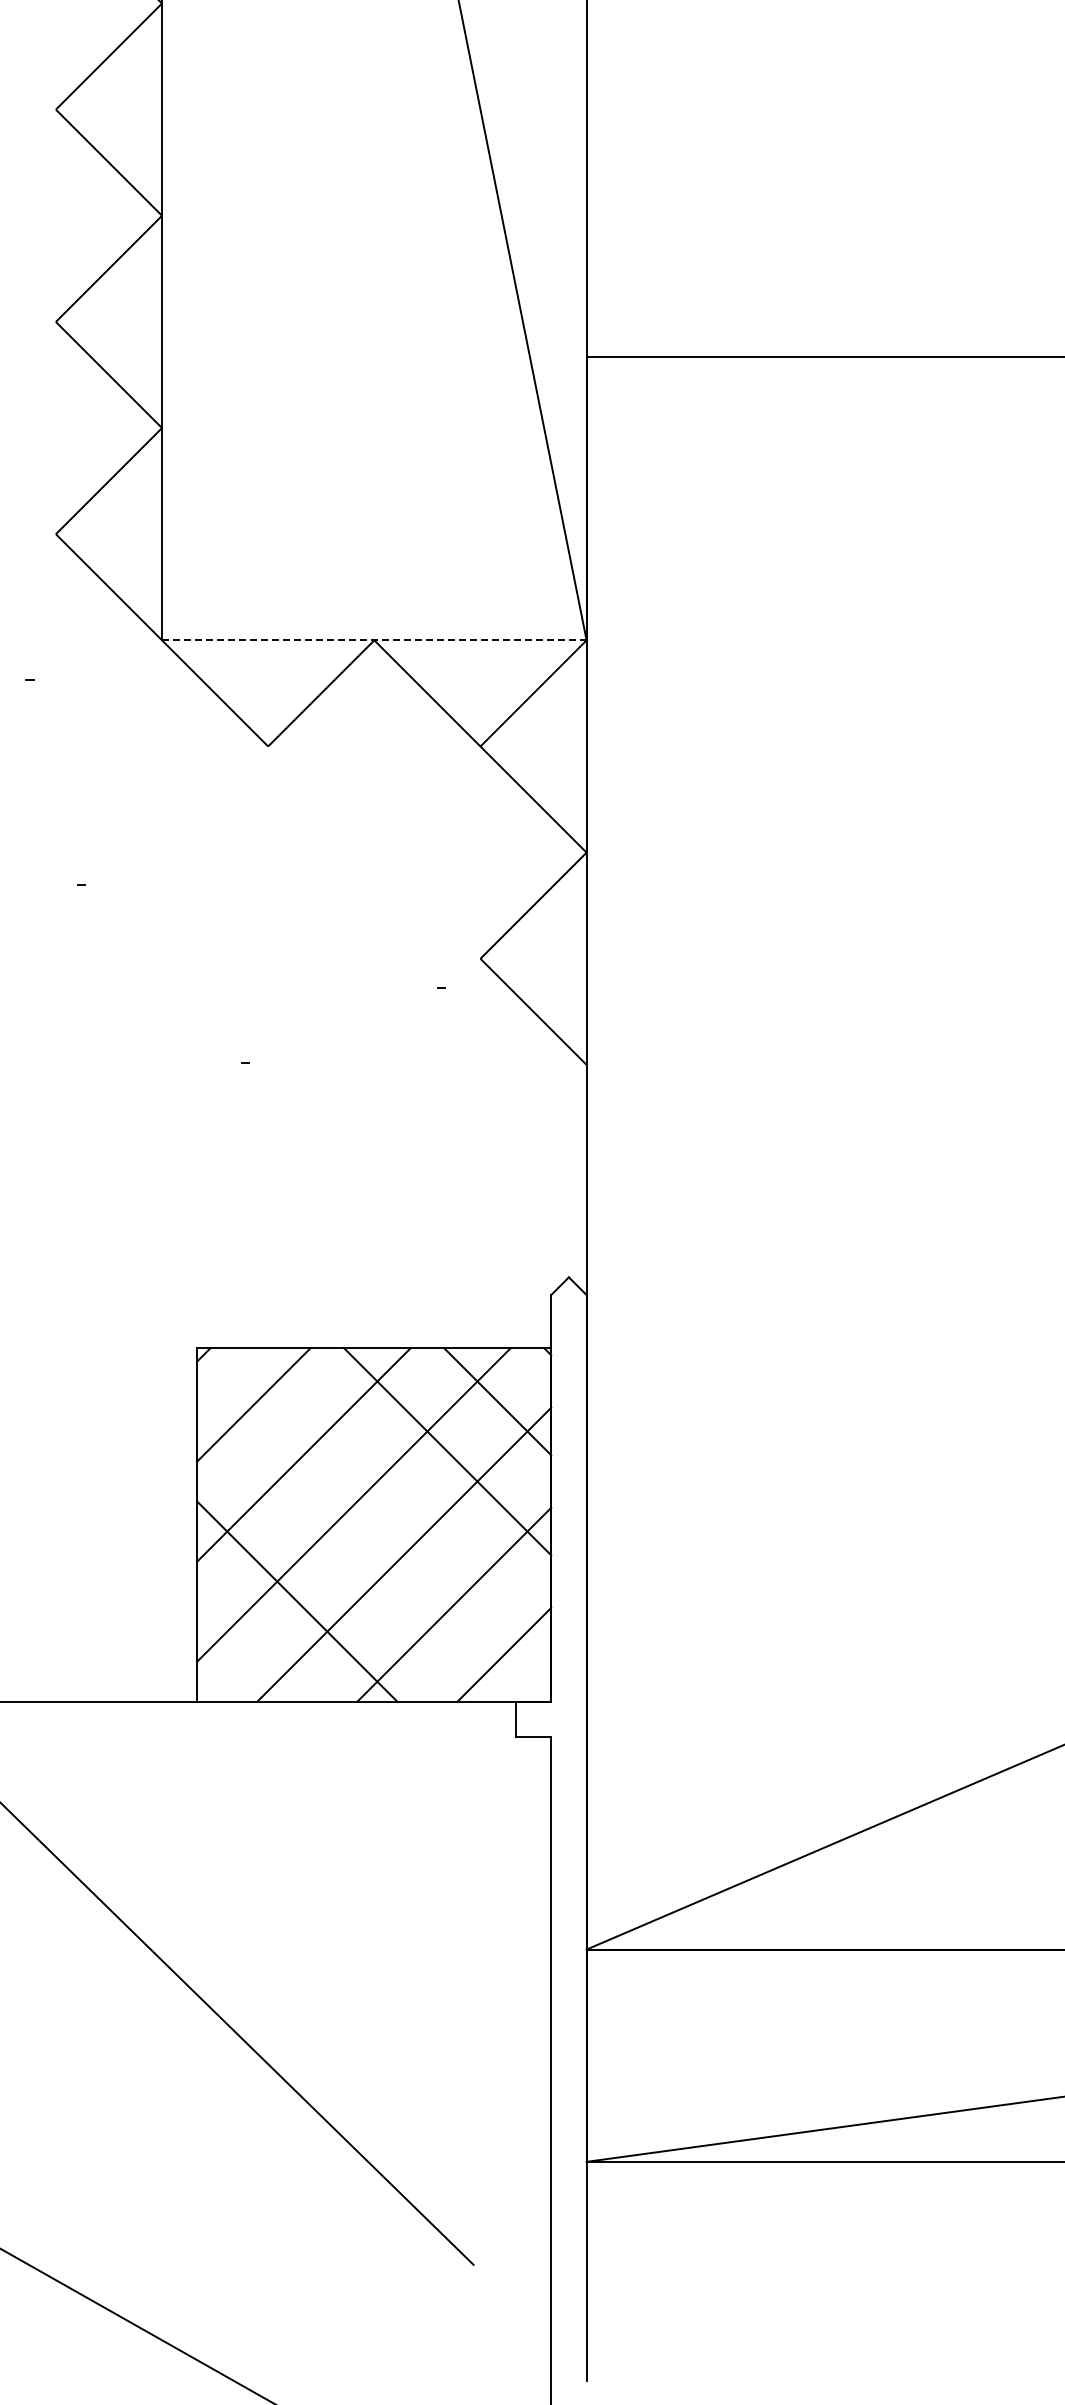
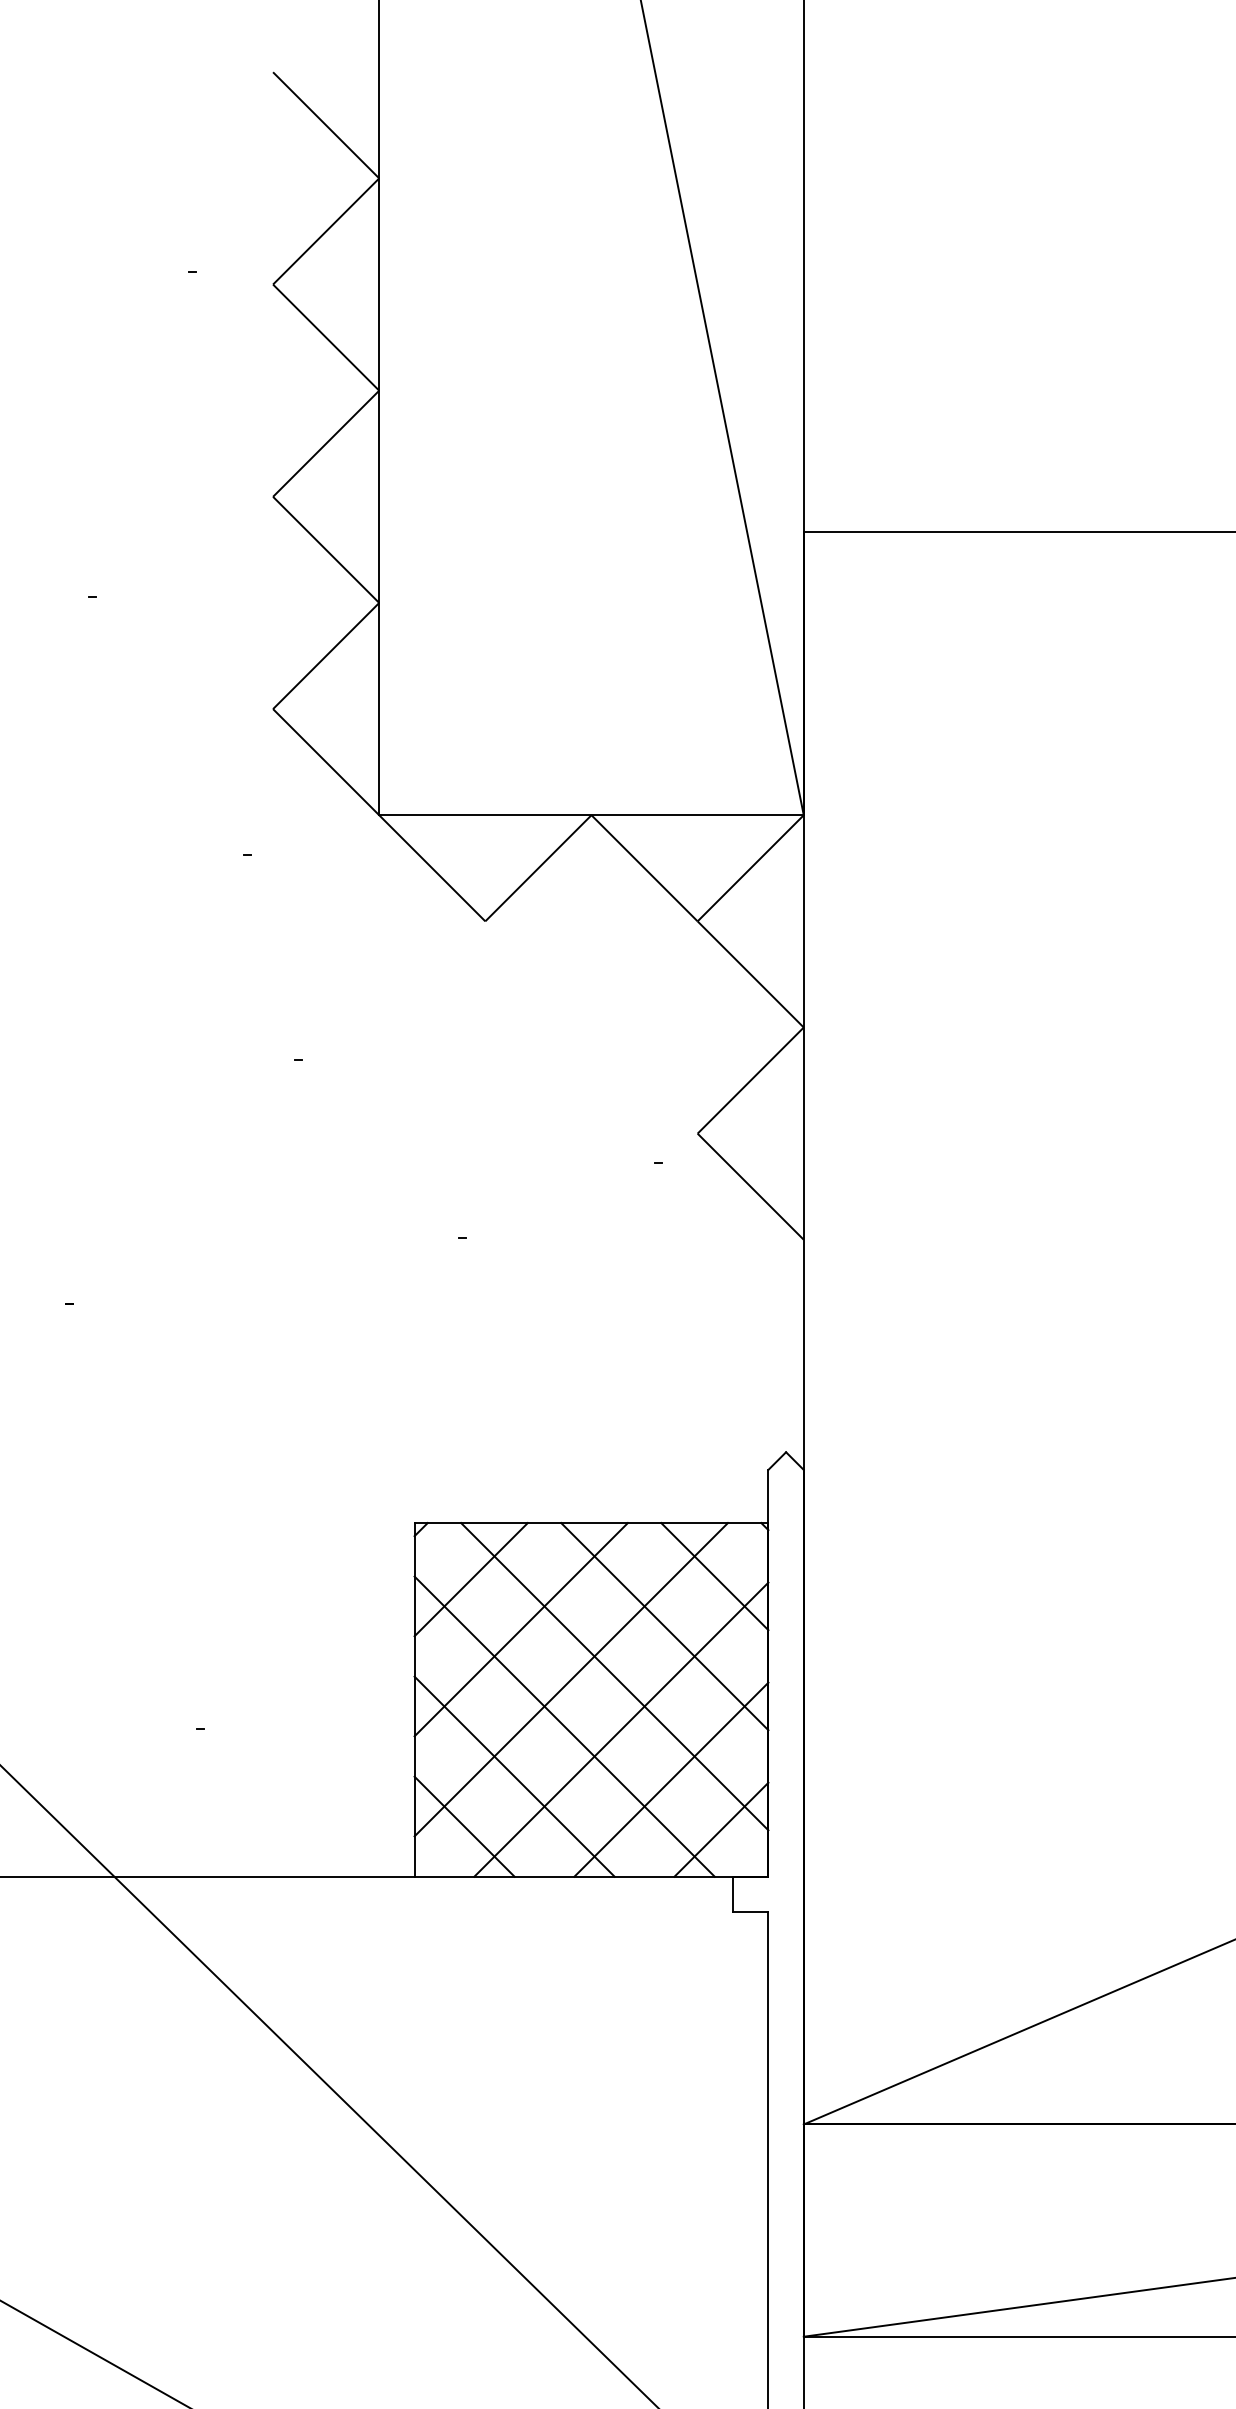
line: (374, 640) -> (591, 815), dashed -> solid
line: (397, 1501) -> (614, 1676), added
line: (347, 1551) -> (564, 1726), added
line: (247, 1651) -> (464, 1826), added

